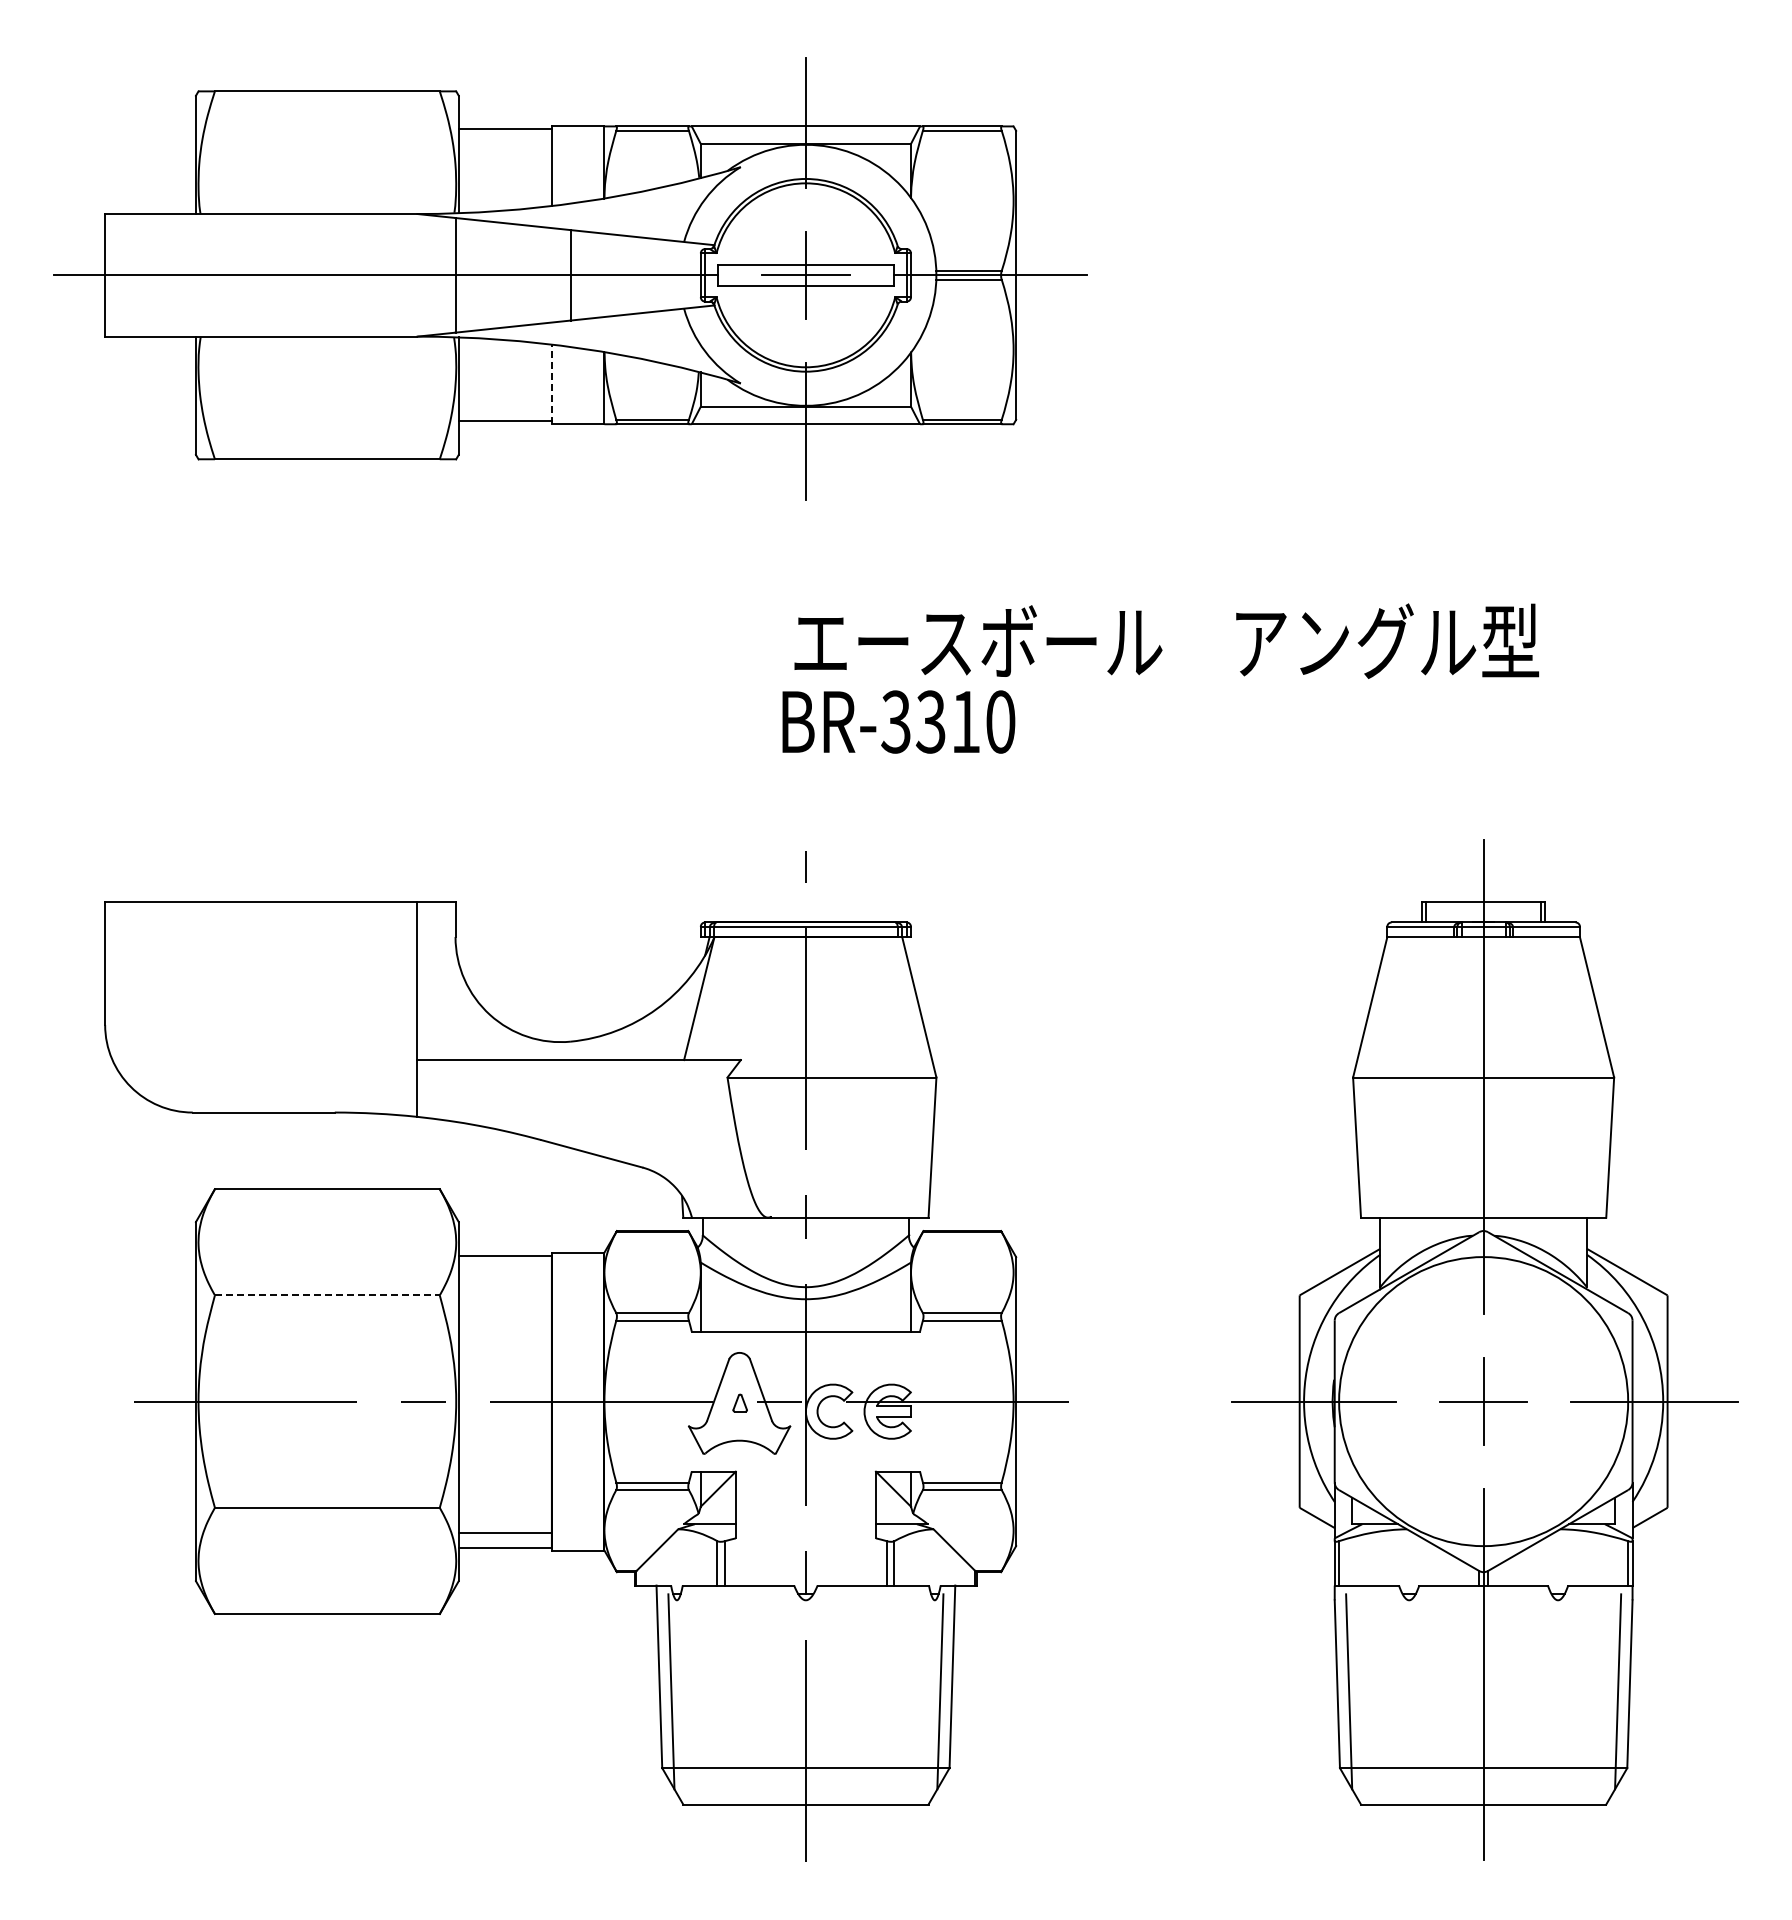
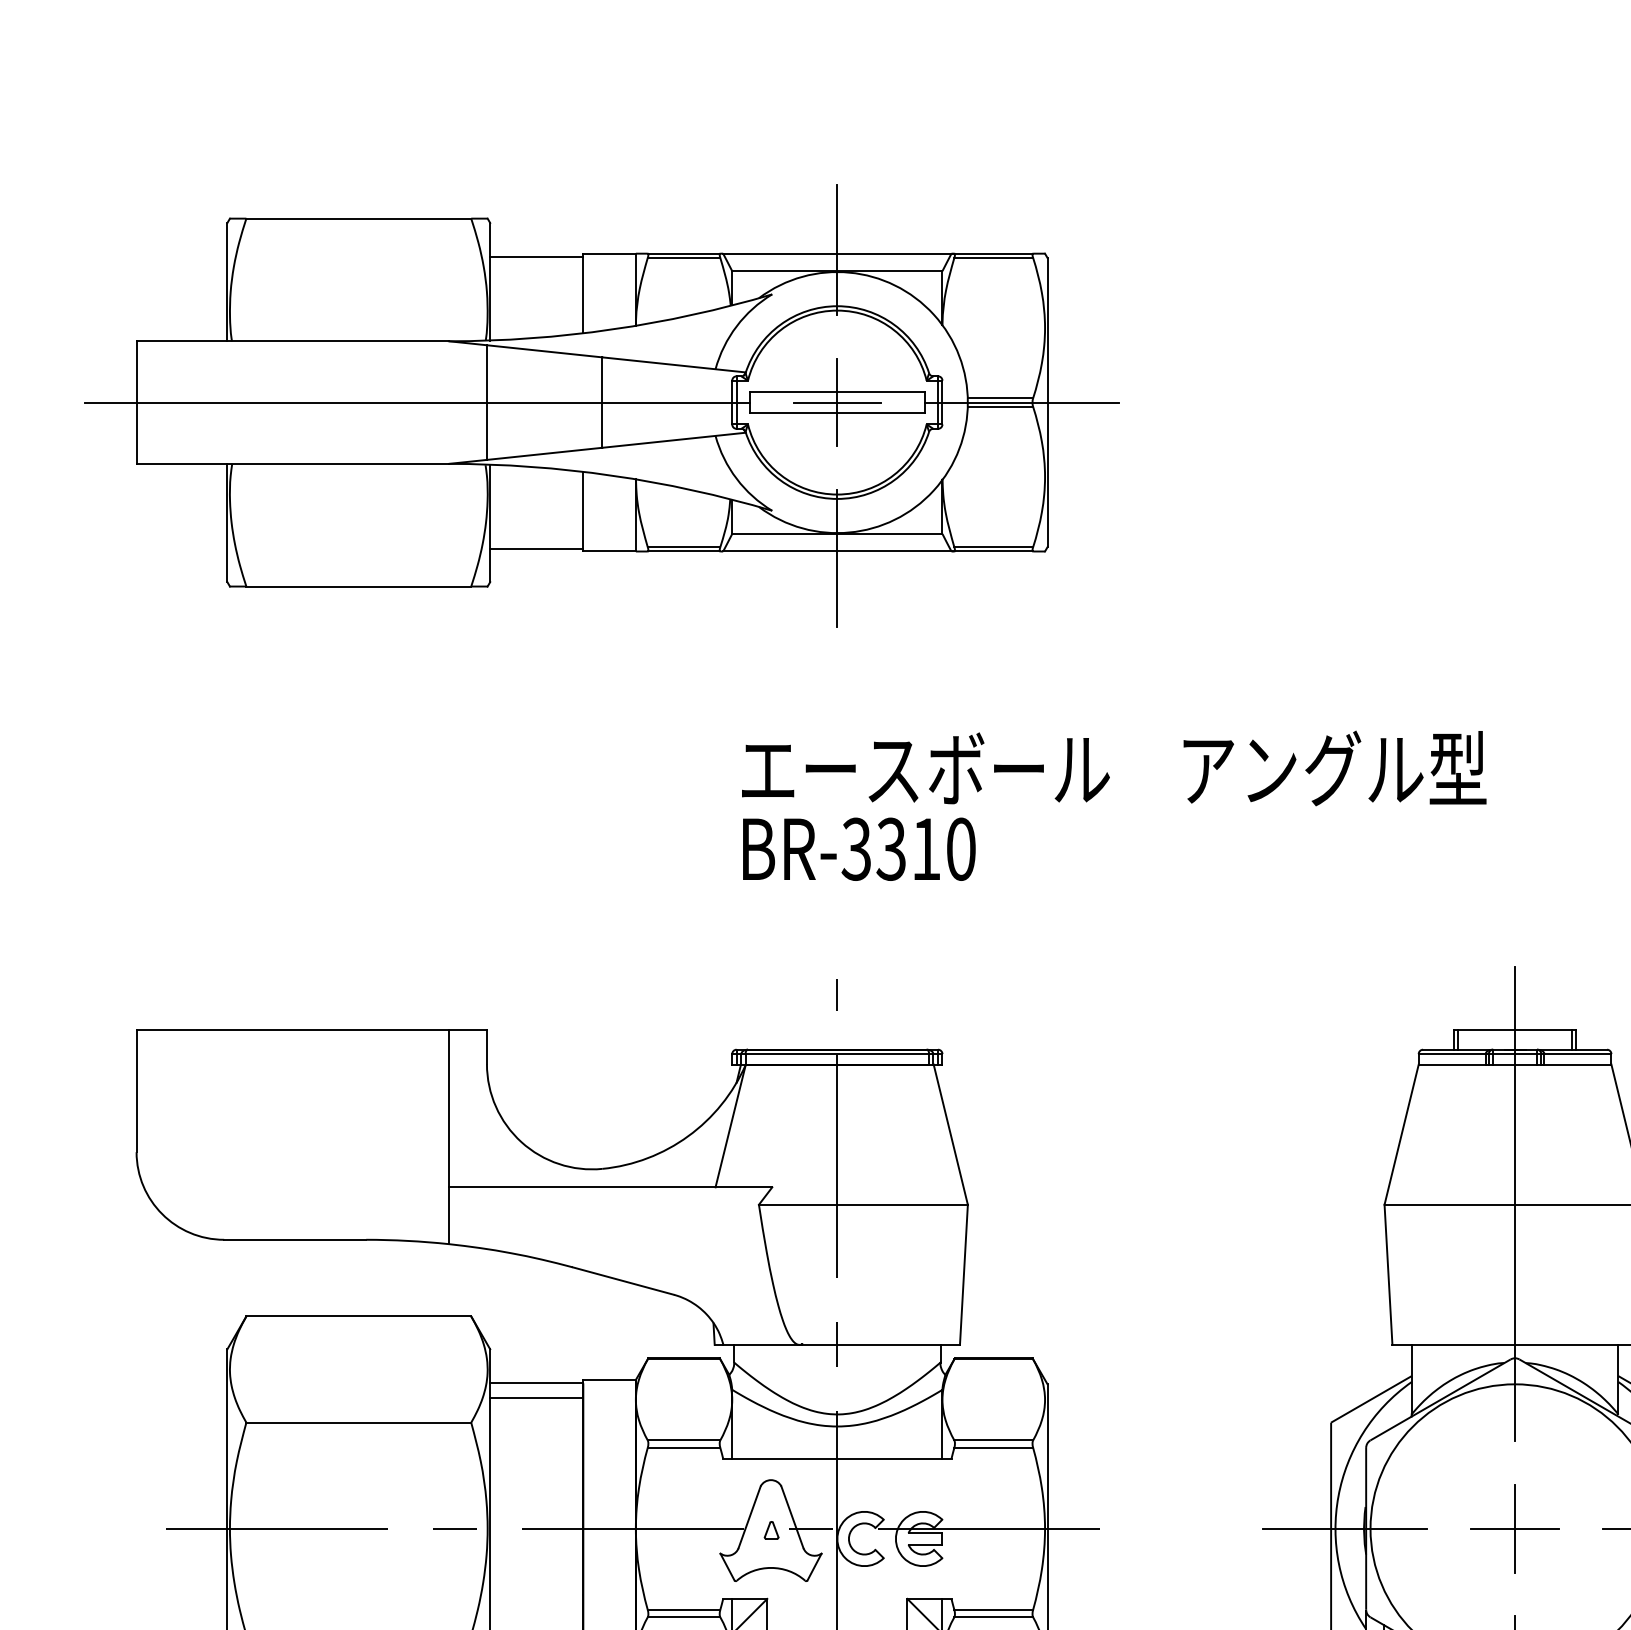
line: (551, 384) -> (582, 511), dashed -> solid
text: (1166, 640) -> (1113, 767), moved
text: (898, 721) -> (858, 848), moved
line: (504, 1270) -> (535, 1397), added
line: (327, 1295) -> (358, 1422), dashed -> solid

